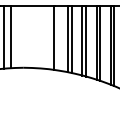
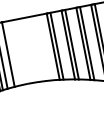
line: (57, 38) -> (57, 46), added

